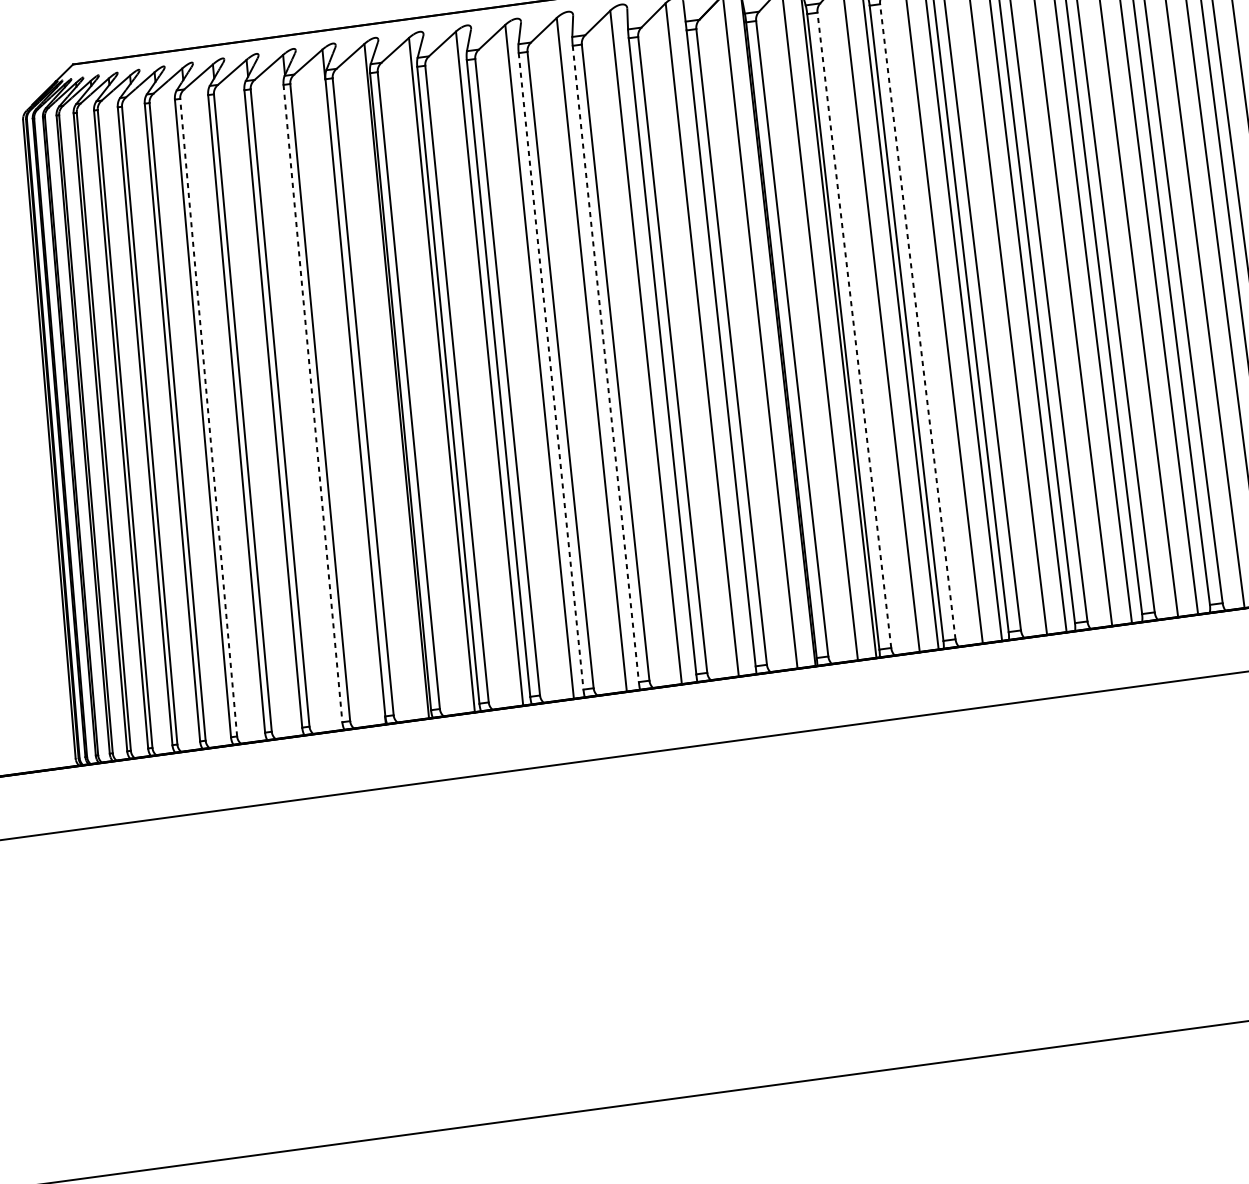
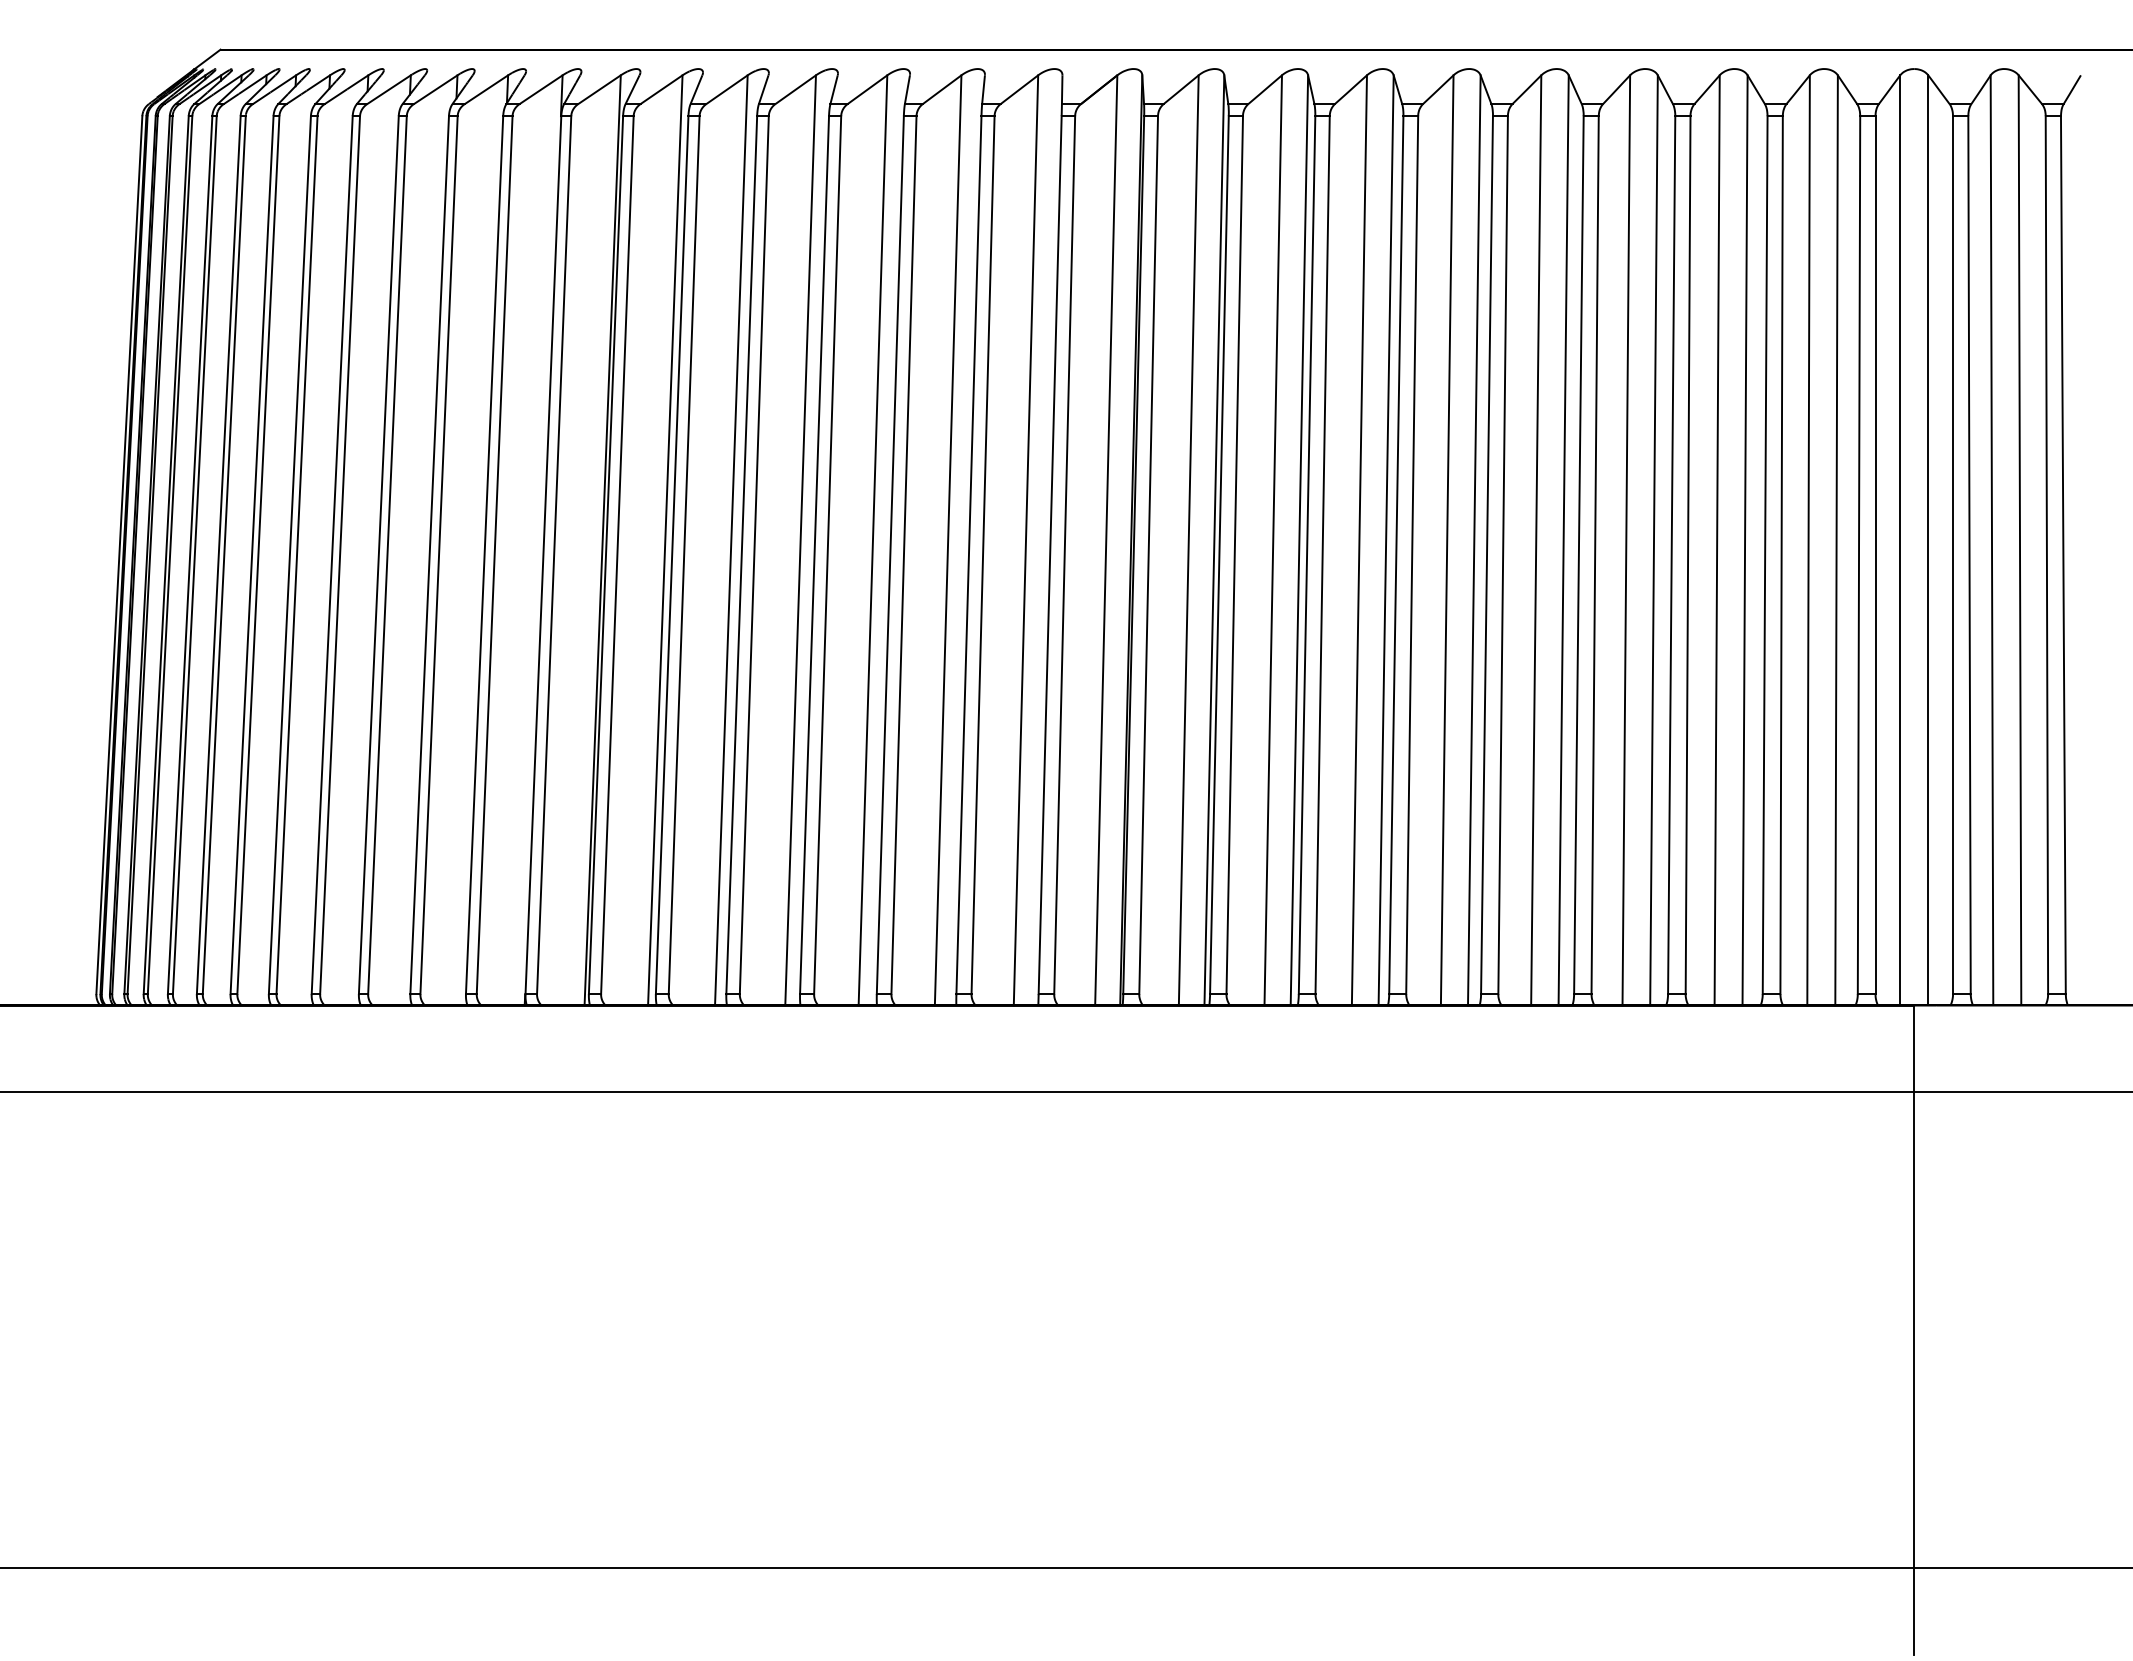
line: (917, 321) -> (1322, 554), dashed -> solid
line: (854, 329) -> (1234, 554), dashed -> solid
line: (605, 364) -> (890, 555), dashed -> solid
line: (551, 371) -> (814, 555), dashed -> solid
line: (312, 403) -> (484, 555), dashed -> solid
line: (208, 417) -> (340, 554), dashed -> solid

